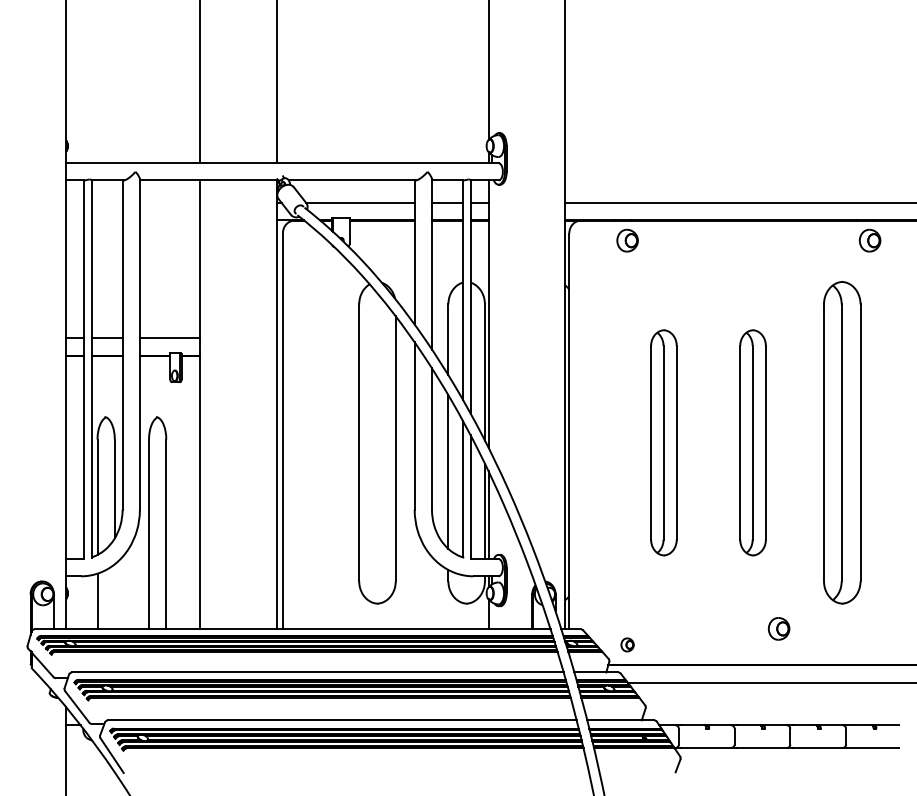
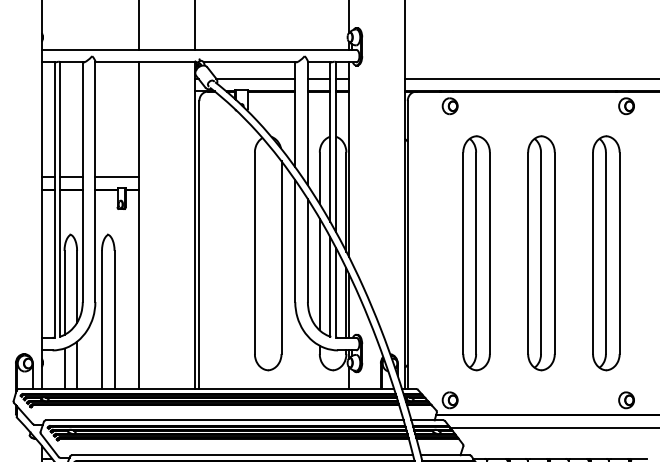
part: (663, 442) -> (476, 253), size x1.43
part: (752, 442) -> (541, 253), size x1.43
line: (114, 596) -> (76, 365), added
part: (778, 628) -> (626, 400), moved
part: (627, 644) -> (450, 400), size x1.67

